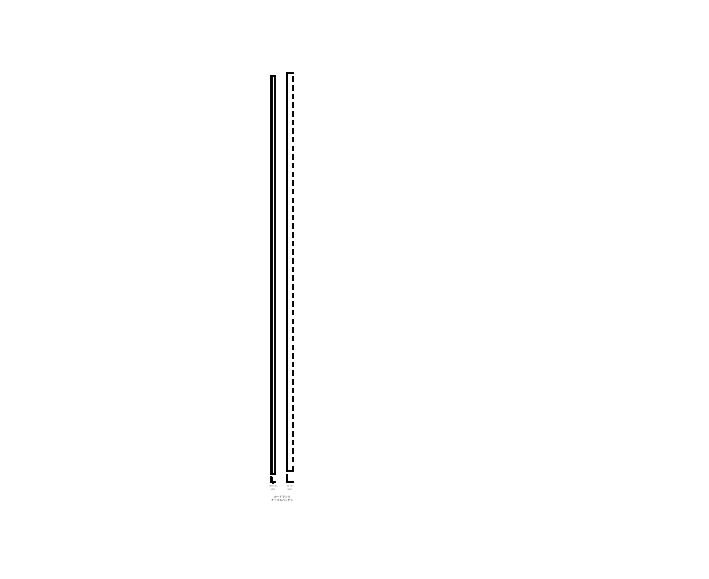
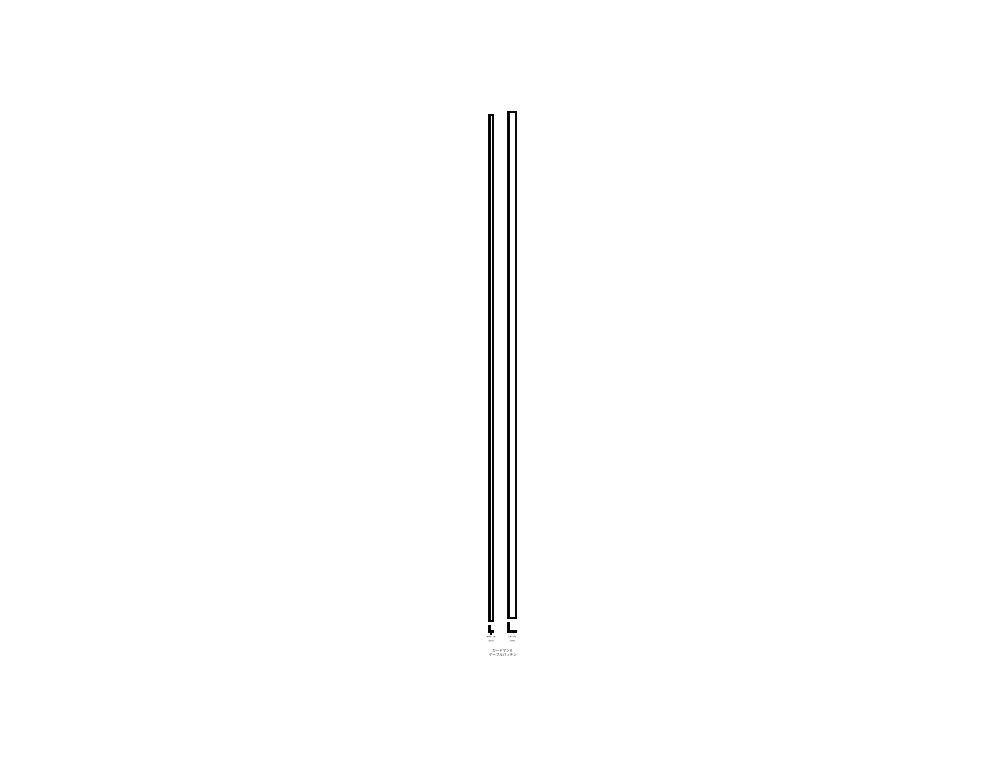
line: (292, 271) -> (516, 364), dashed -> solid

